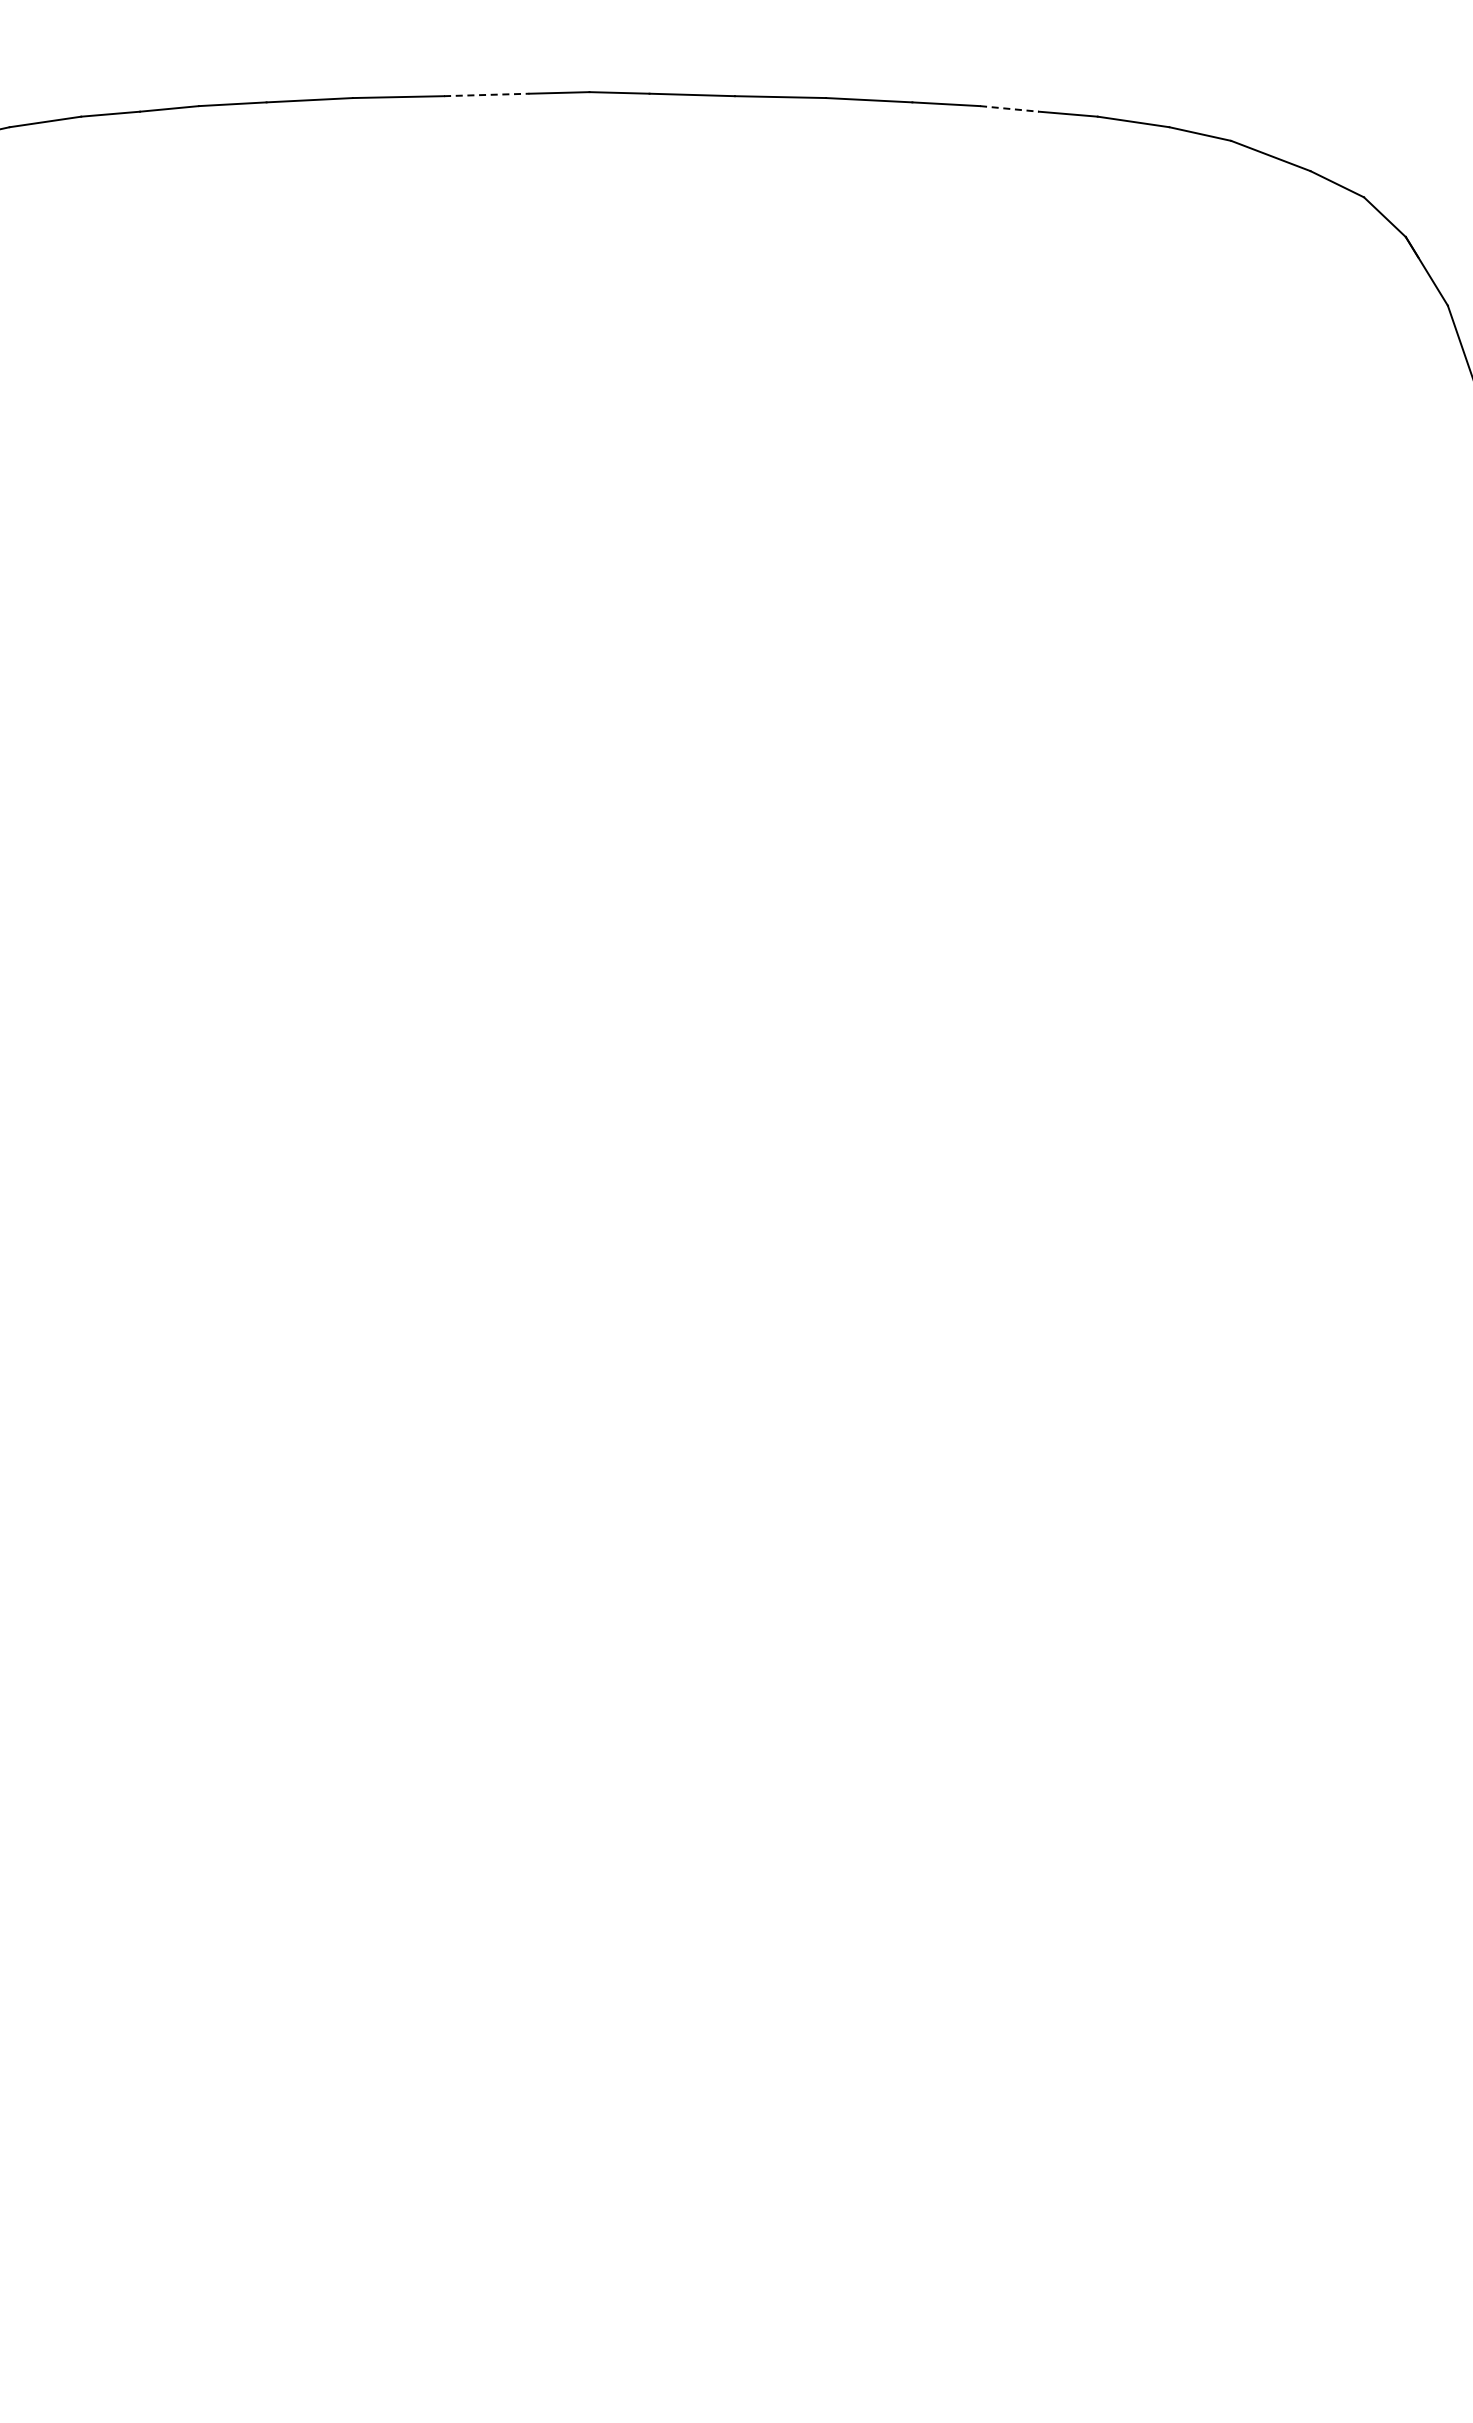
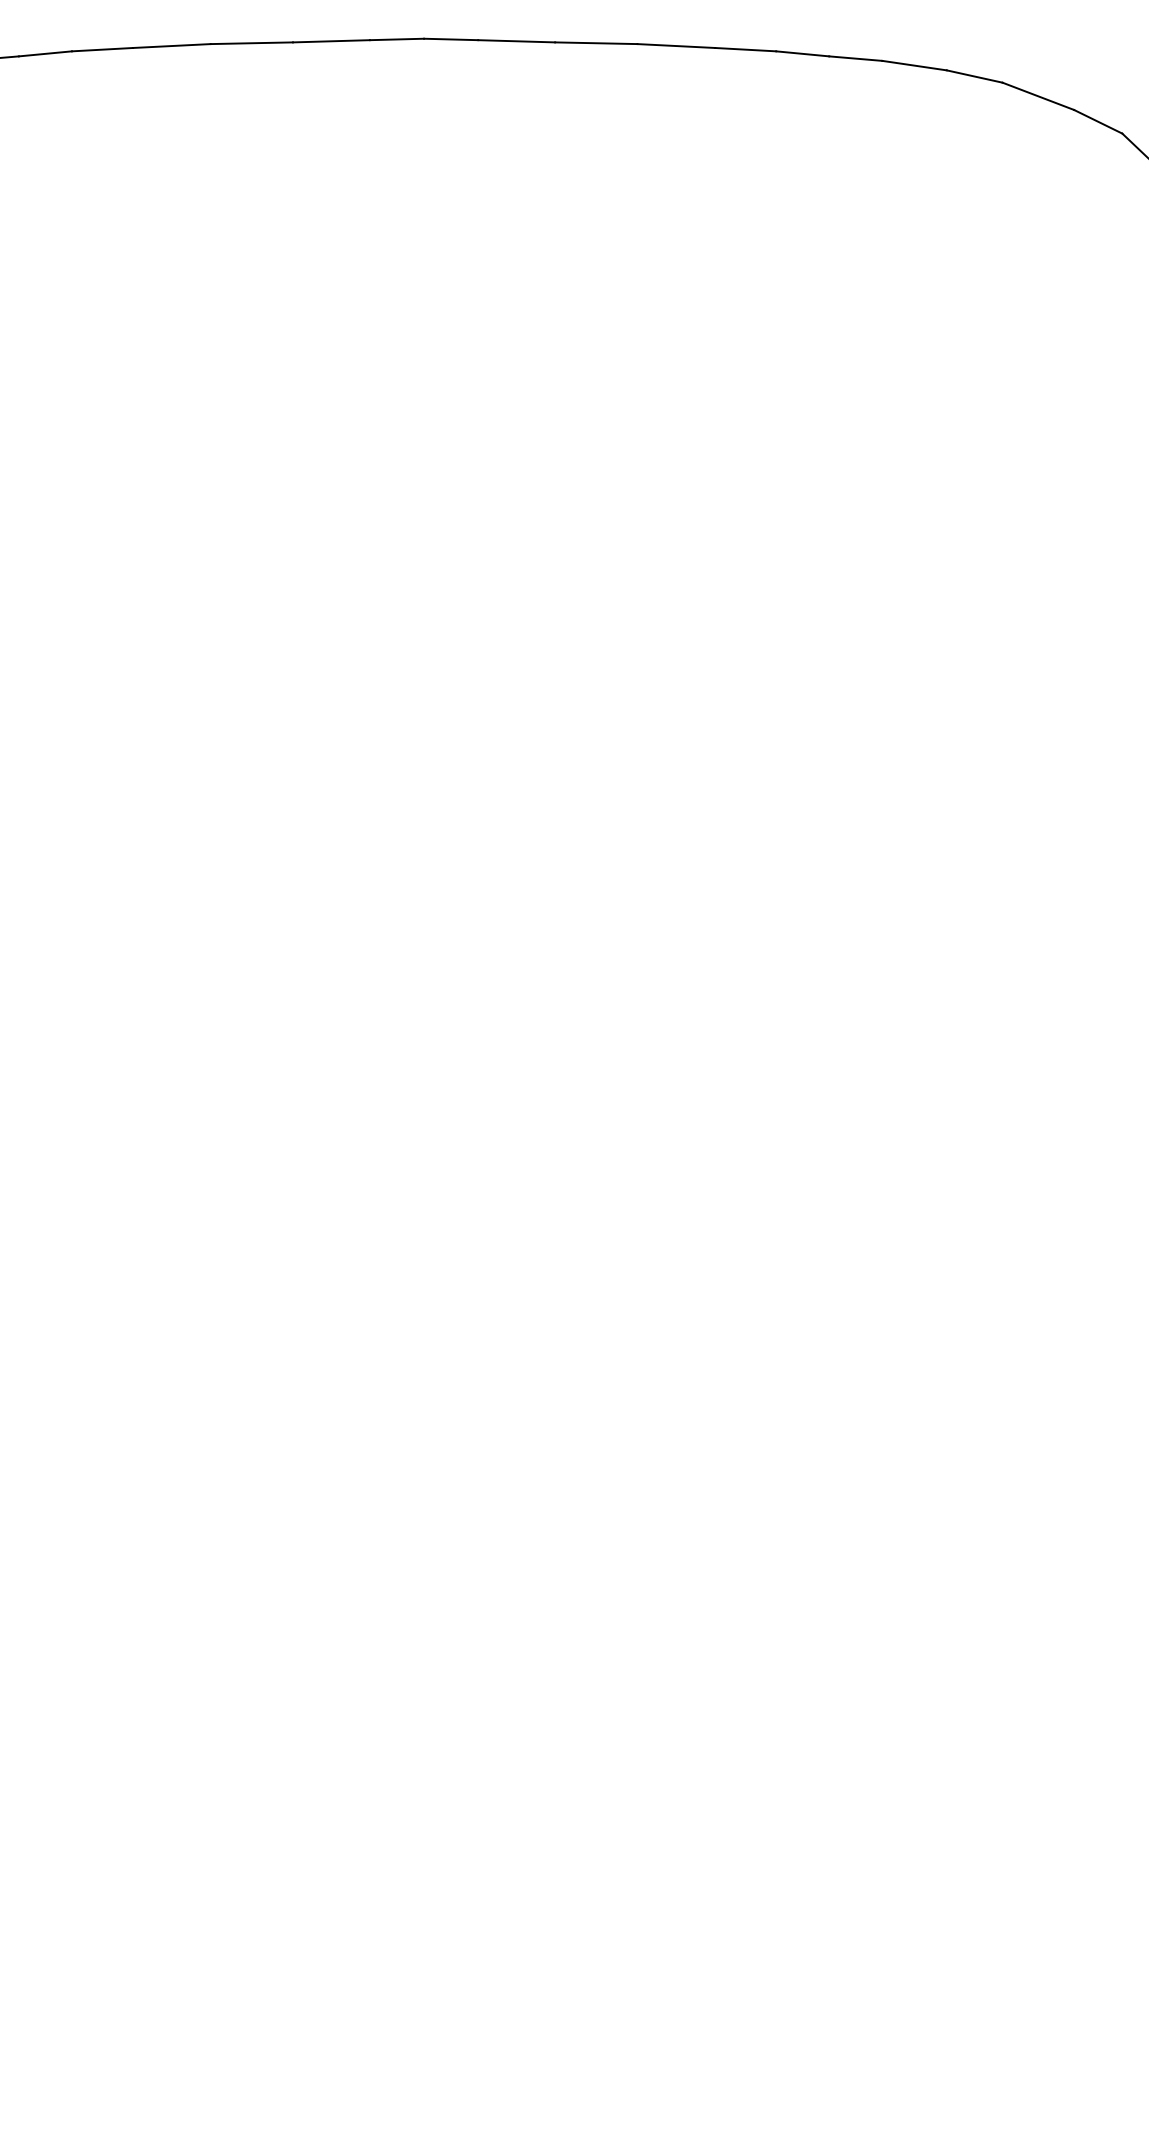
line: (486, 94) -> (331, 40), dashed -> solid
line: (1009, 108) -> (802, 53), dashed -> solid

